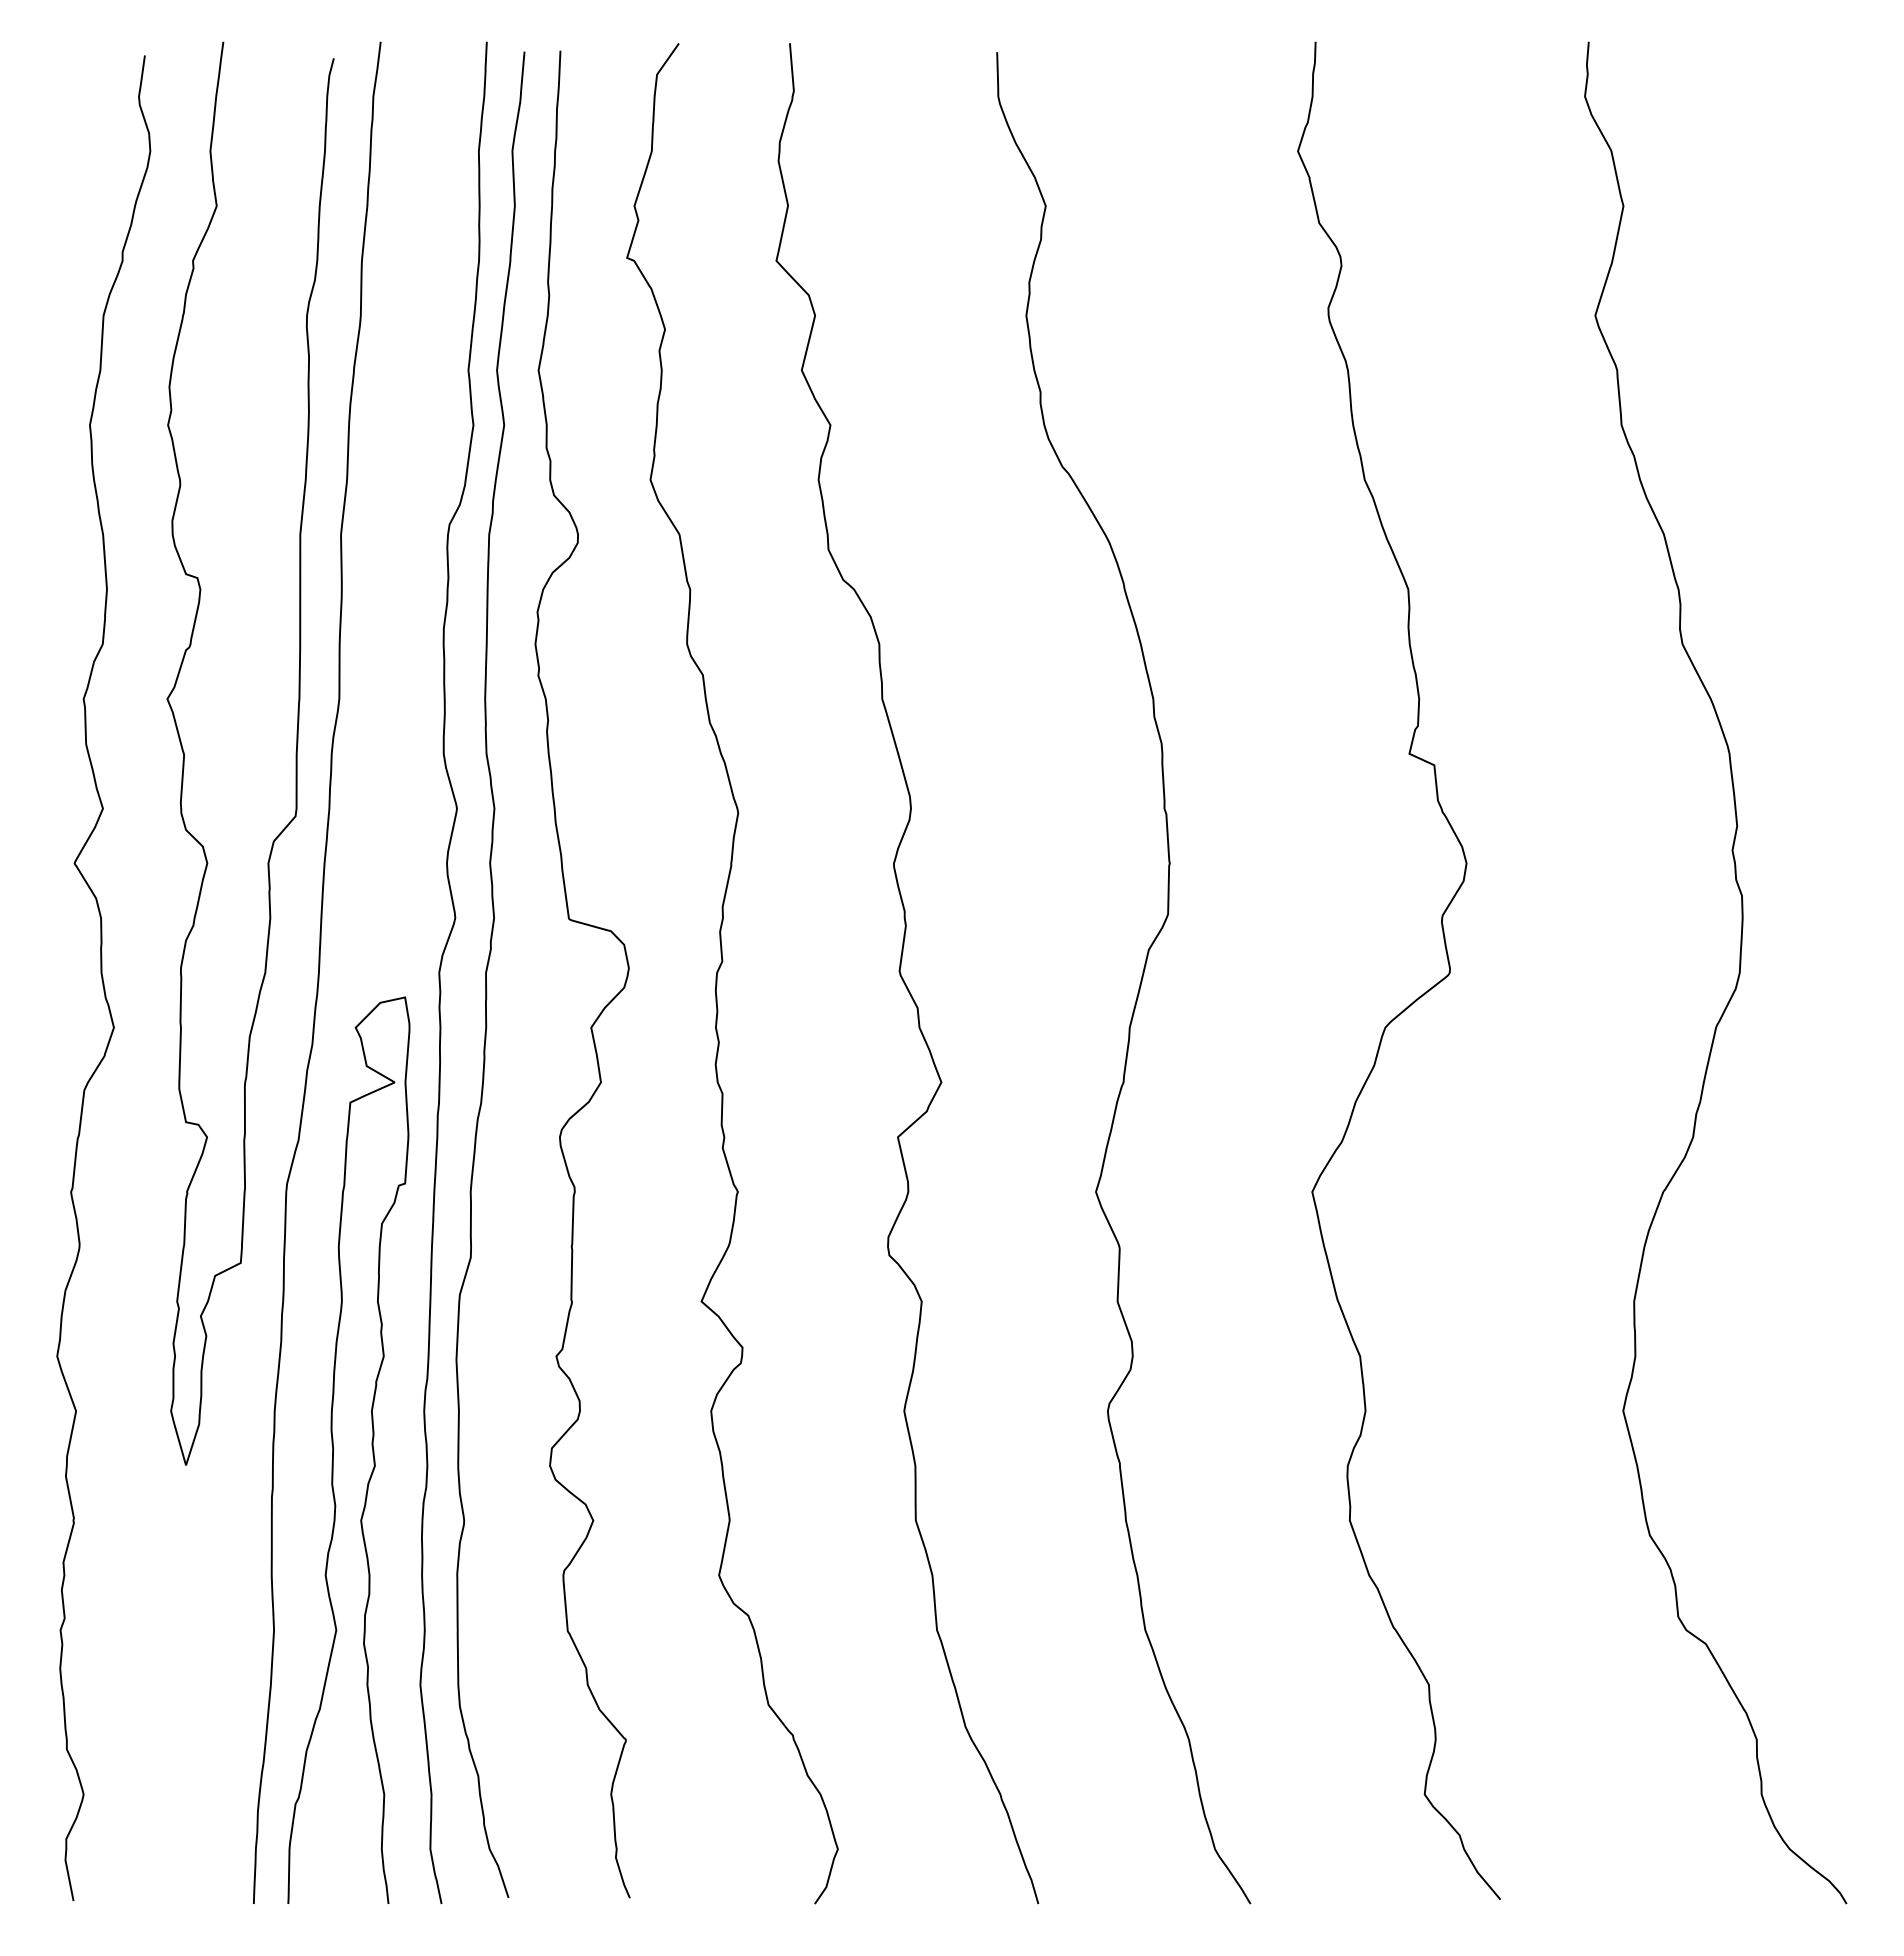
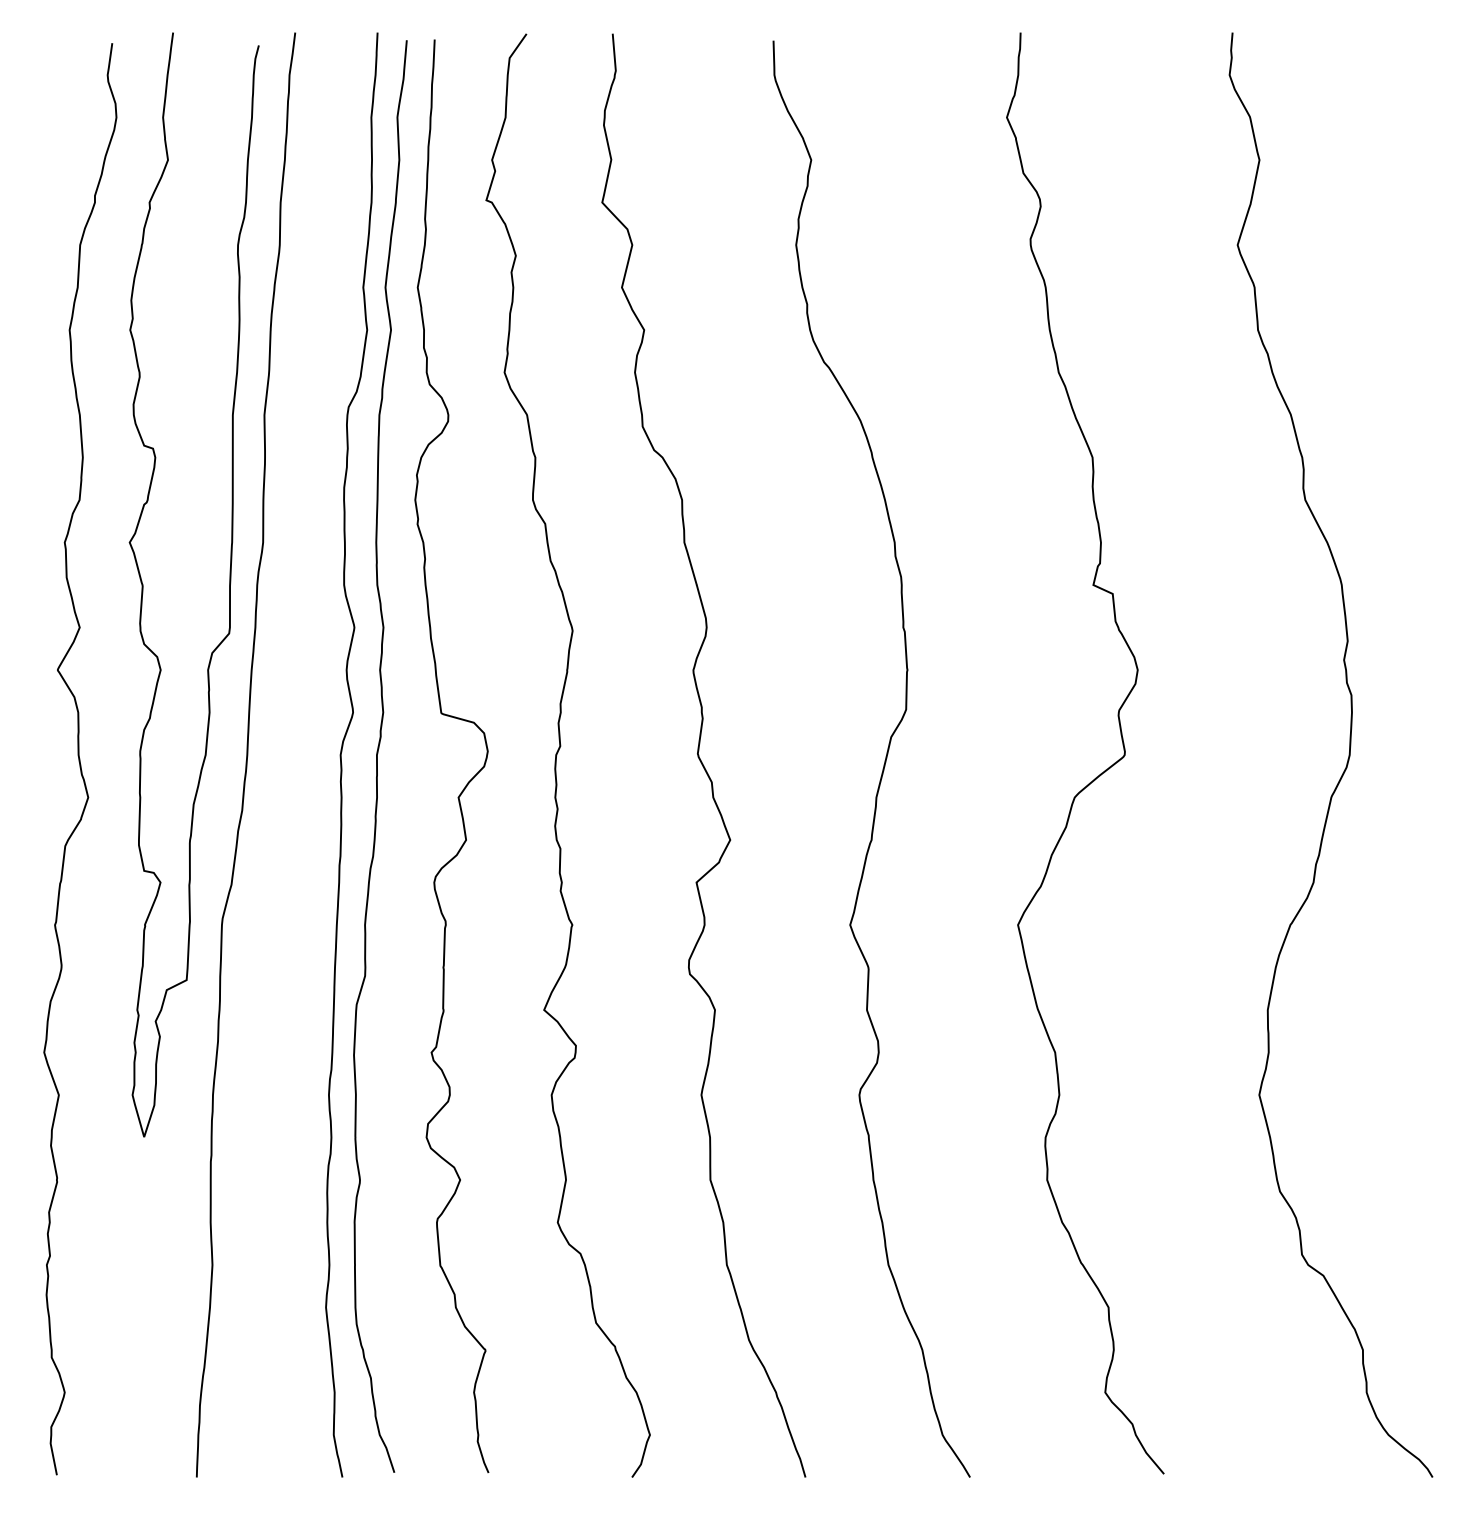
curve: (333, 1449) -> (258, 1124), removed

